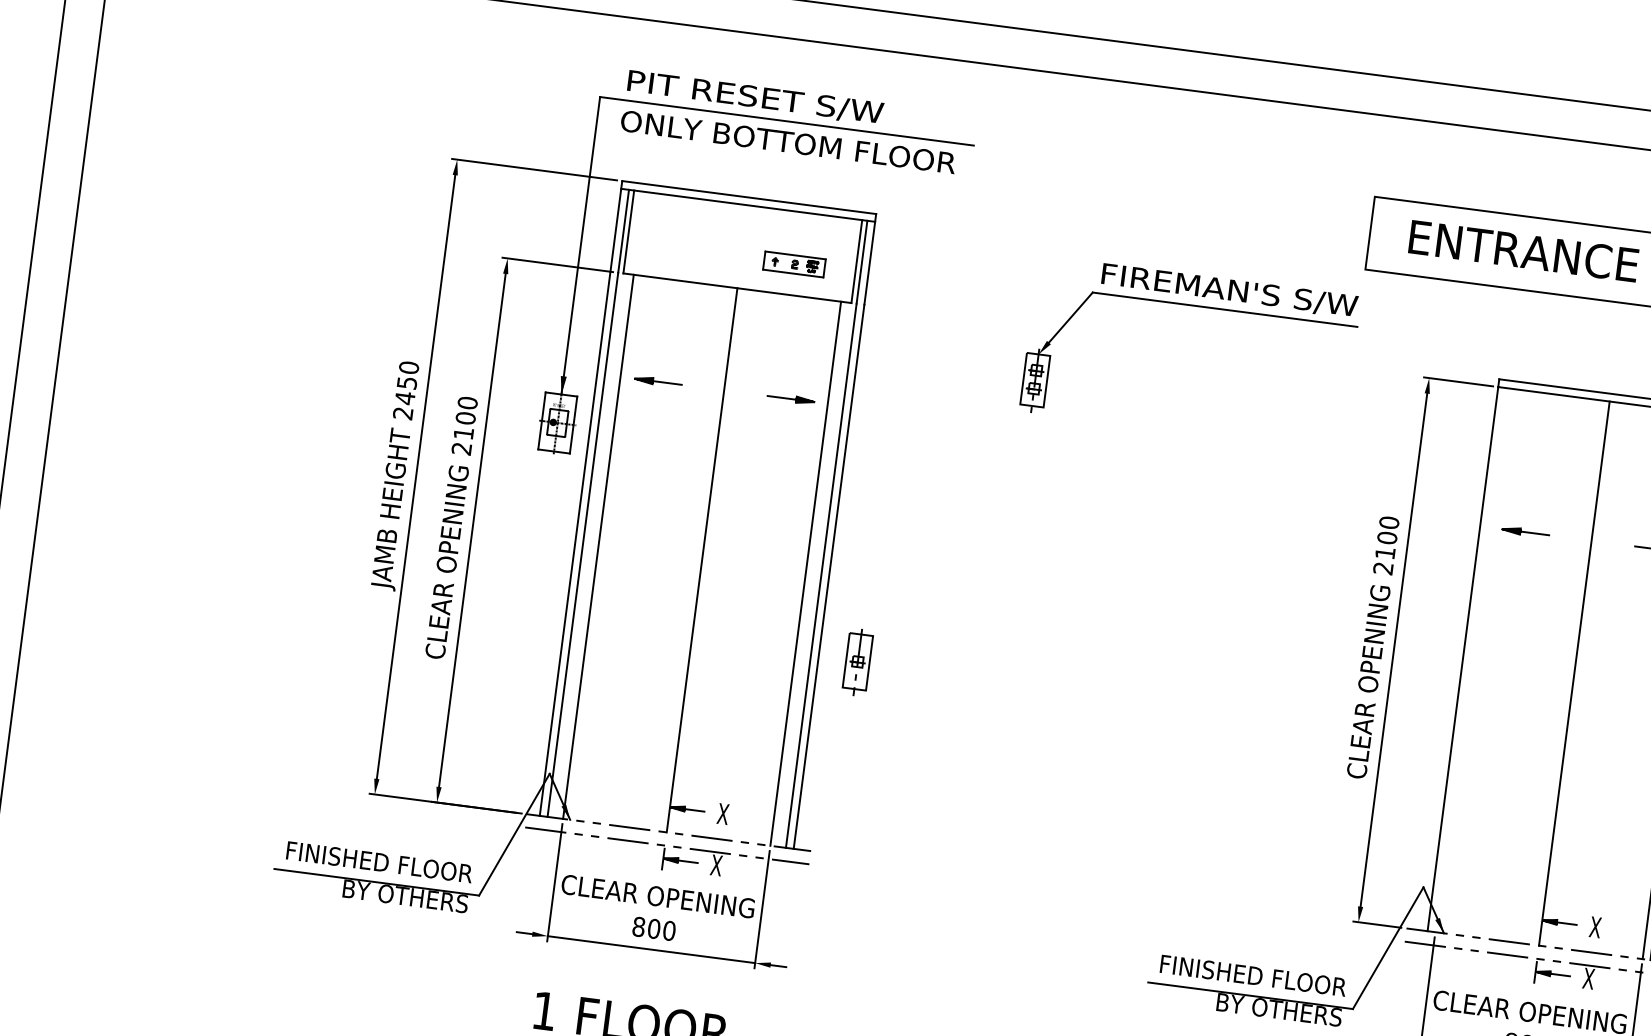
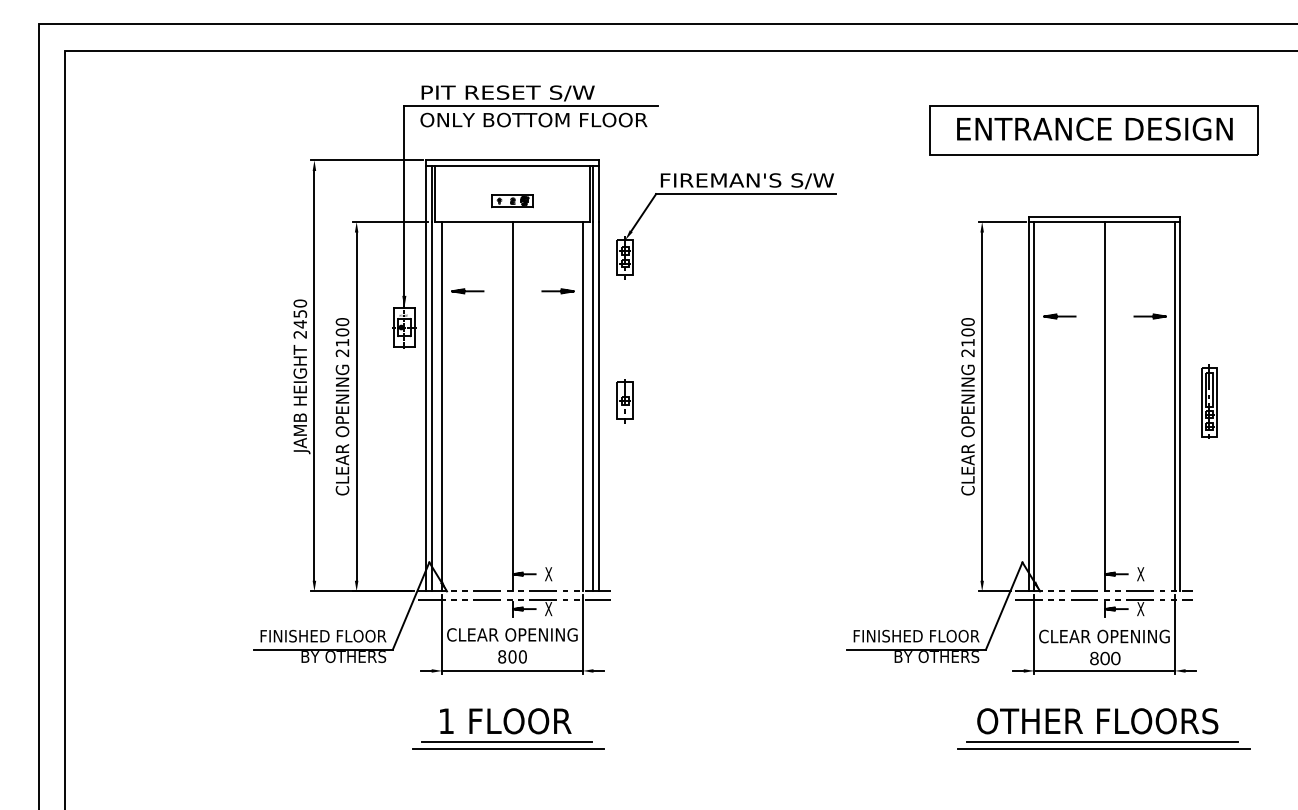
part: (794, 264) -> (512, 201), moved
part: (1196, 306) -> (726, 194), moved
line: (1471, 659) -> (1034, 406), added
part: (856, 662) -> (624, 401), moved

